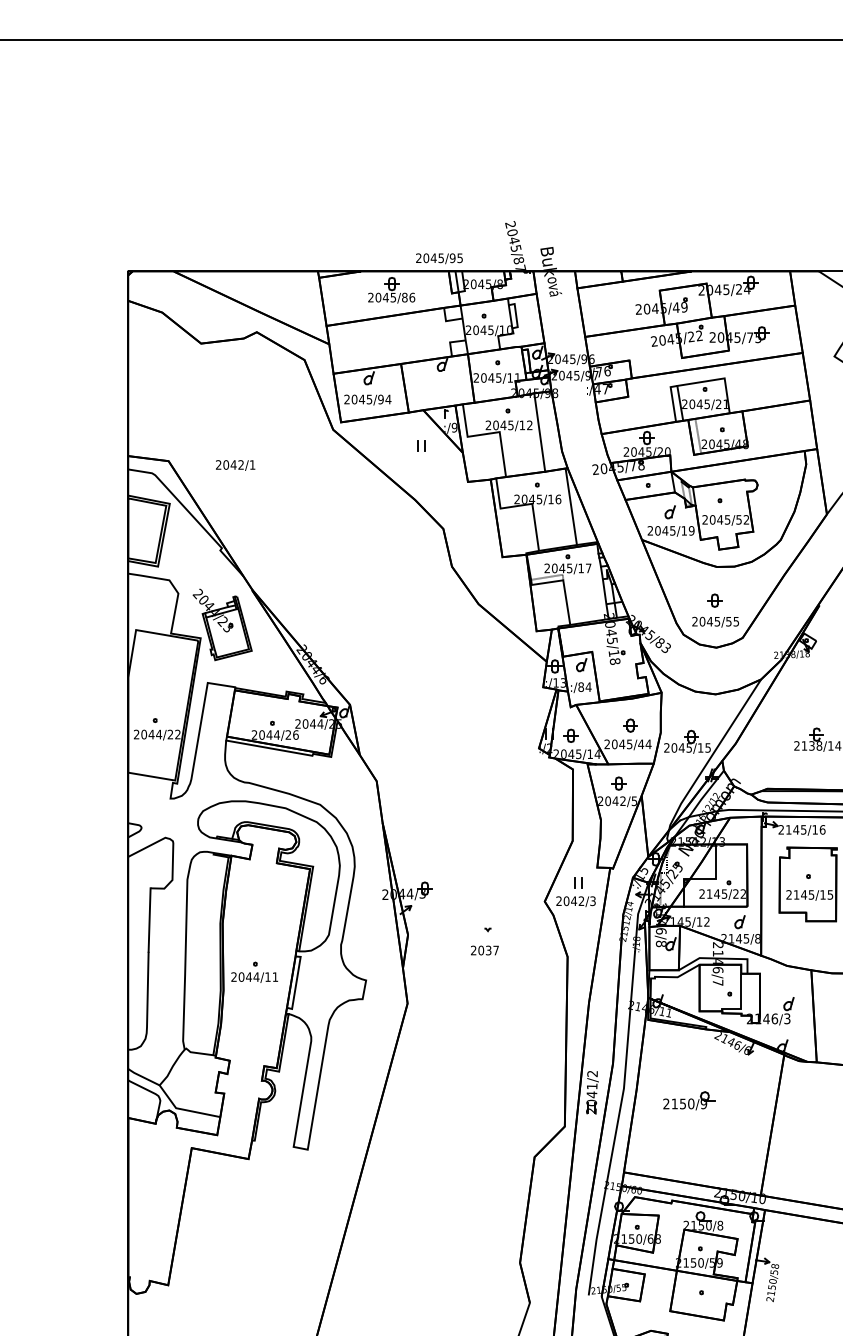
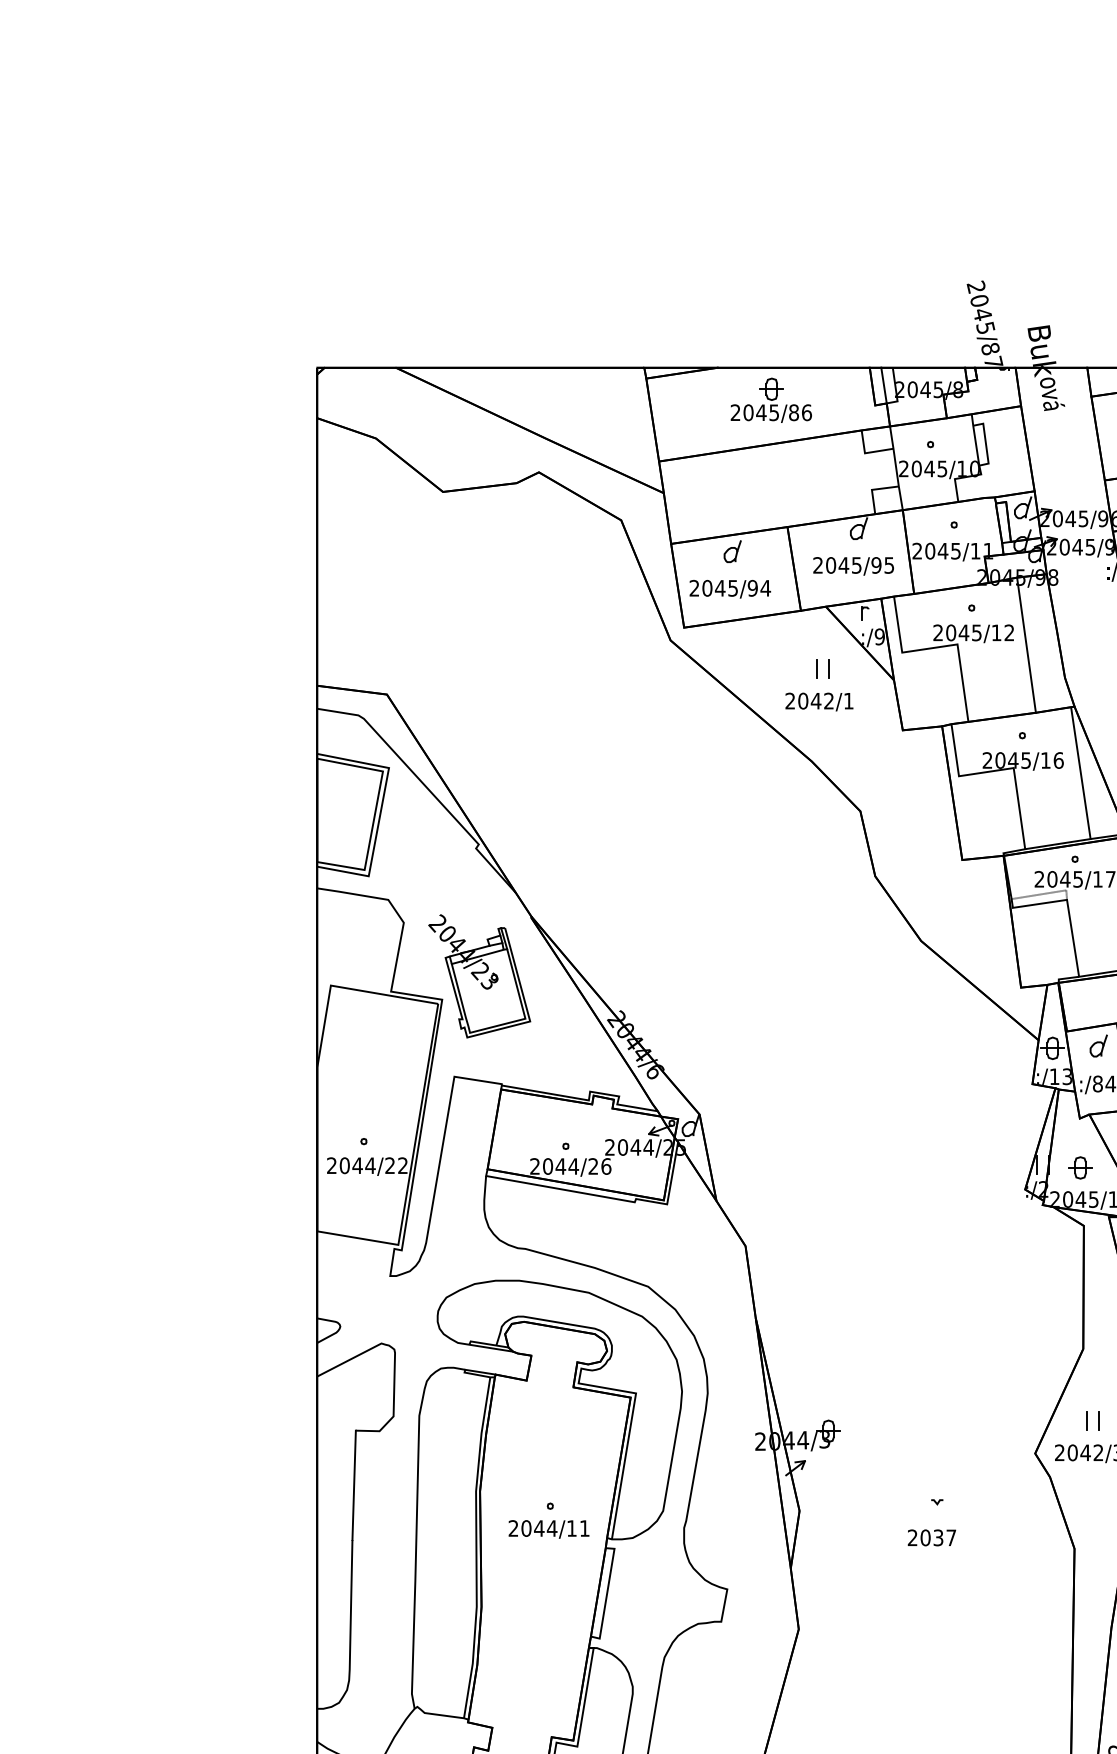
text: (439, 258) -> (853, 565), moved
text: (235, 465) -> (819, 701), moved
part: (254, 971) -> (548, 1518), moved

